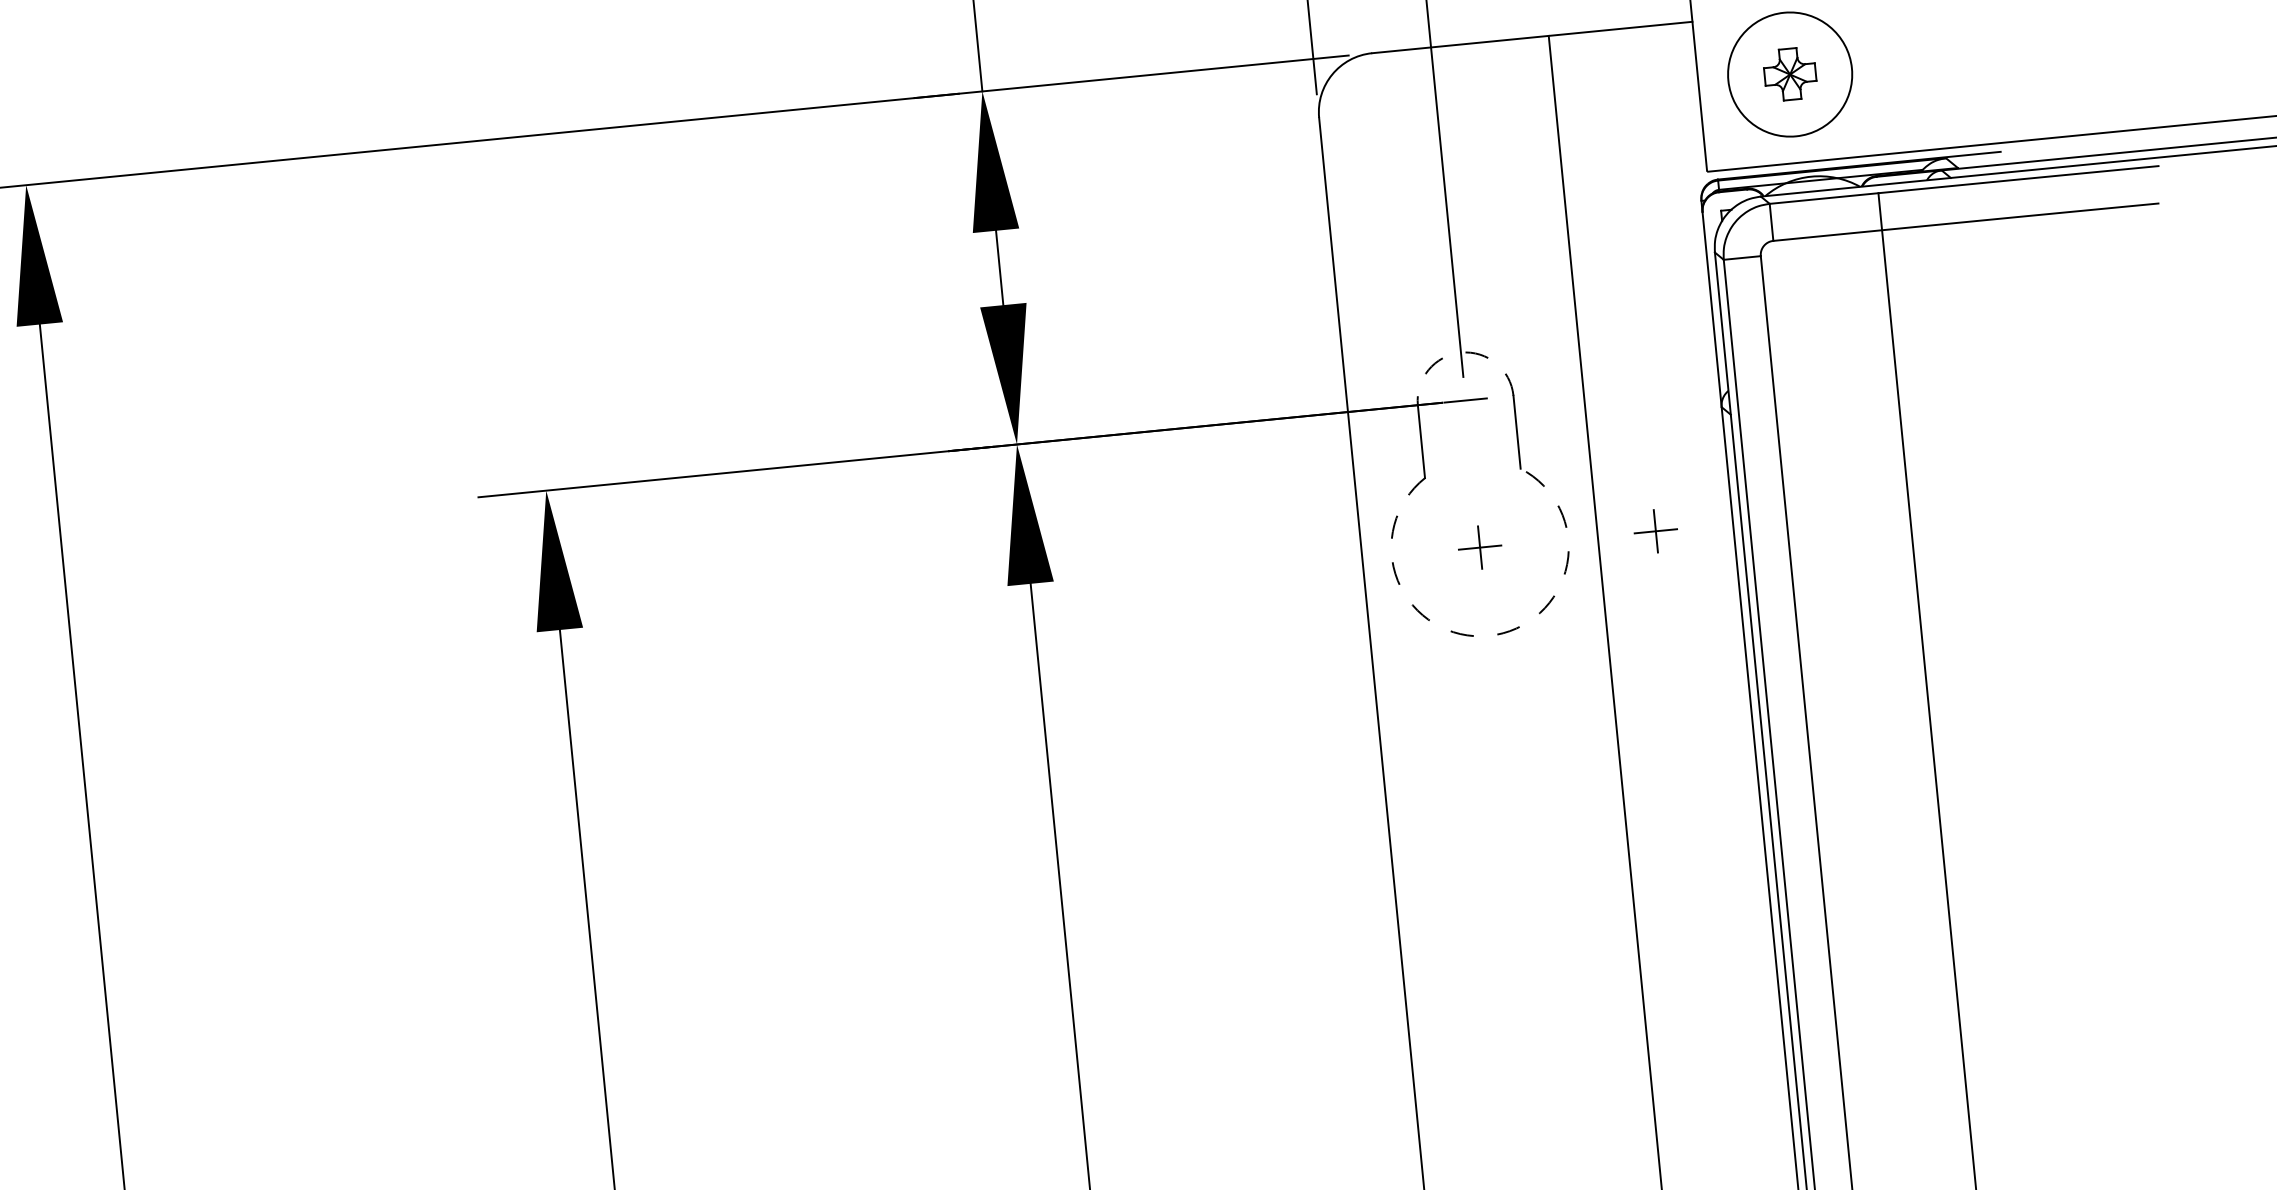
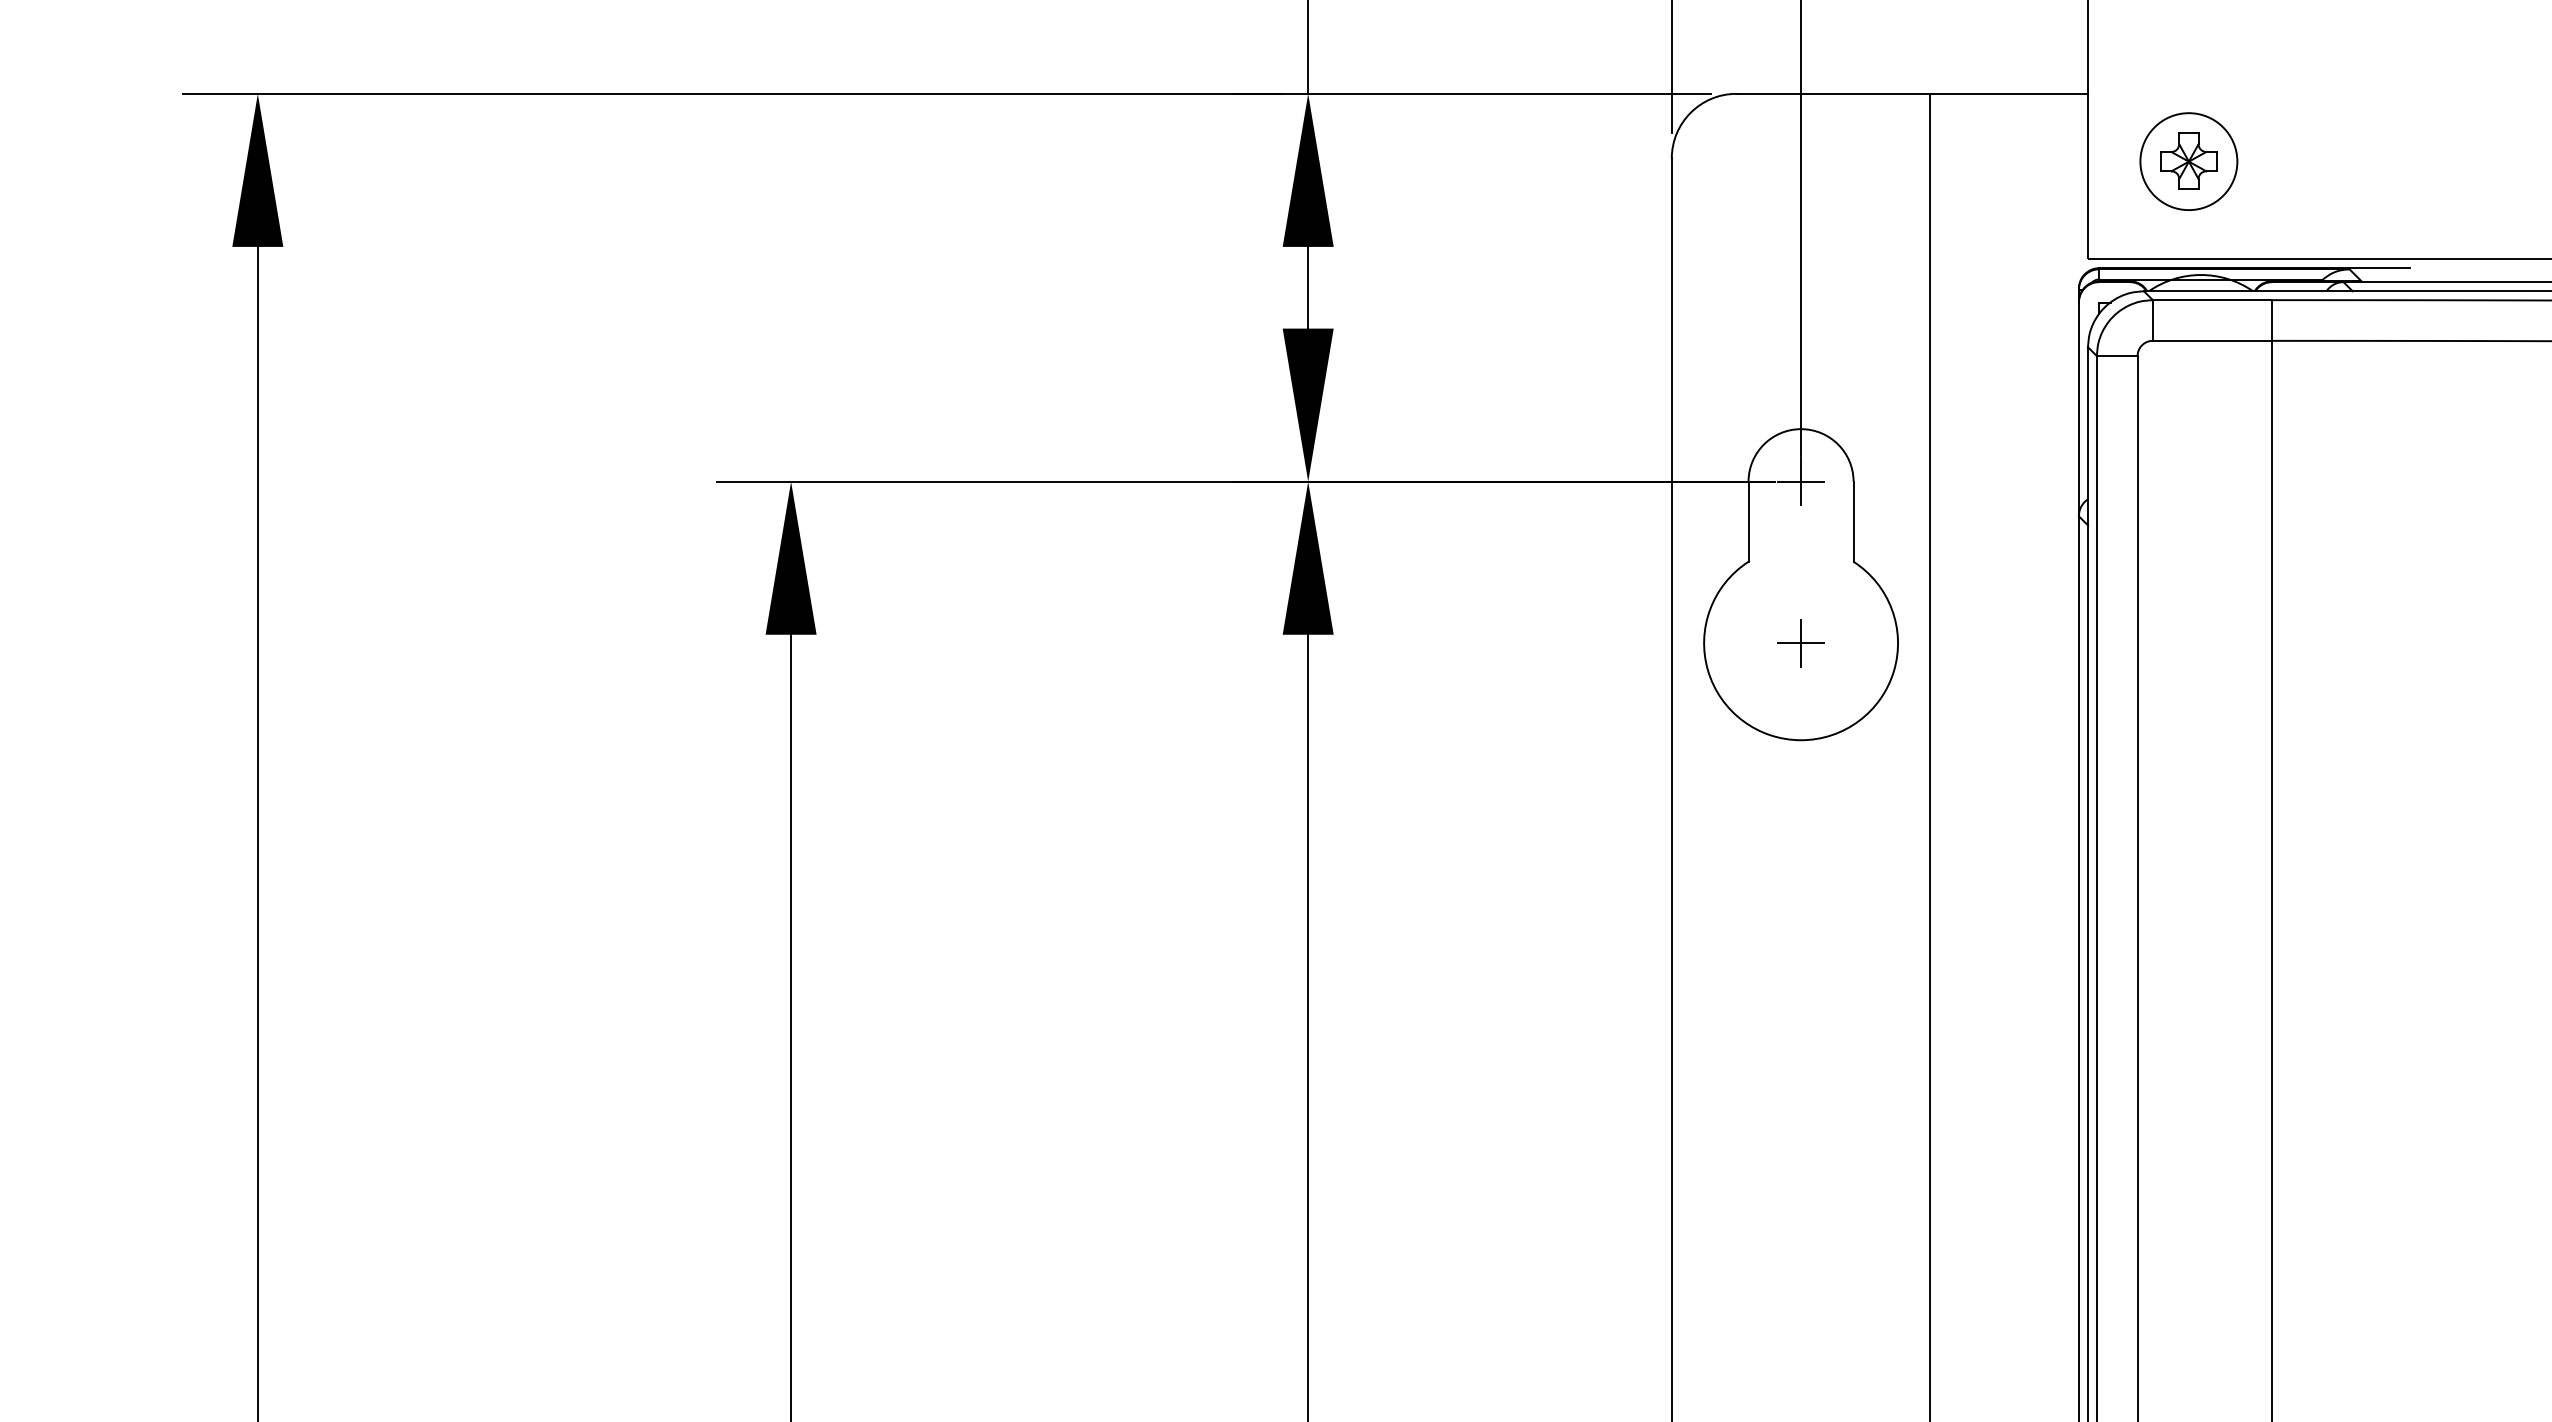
circle: (1789, 74) -> (2188, 161), size x0.71
arc: (1461, 352) -> (1801, 429), dashed -> solid
line: (1466, 400) -> (1801, 481), added
part: (1655, 531) -> (1993, 644), removed
arc: (1489, 636) -> (1801, 740), dashed -> solid

